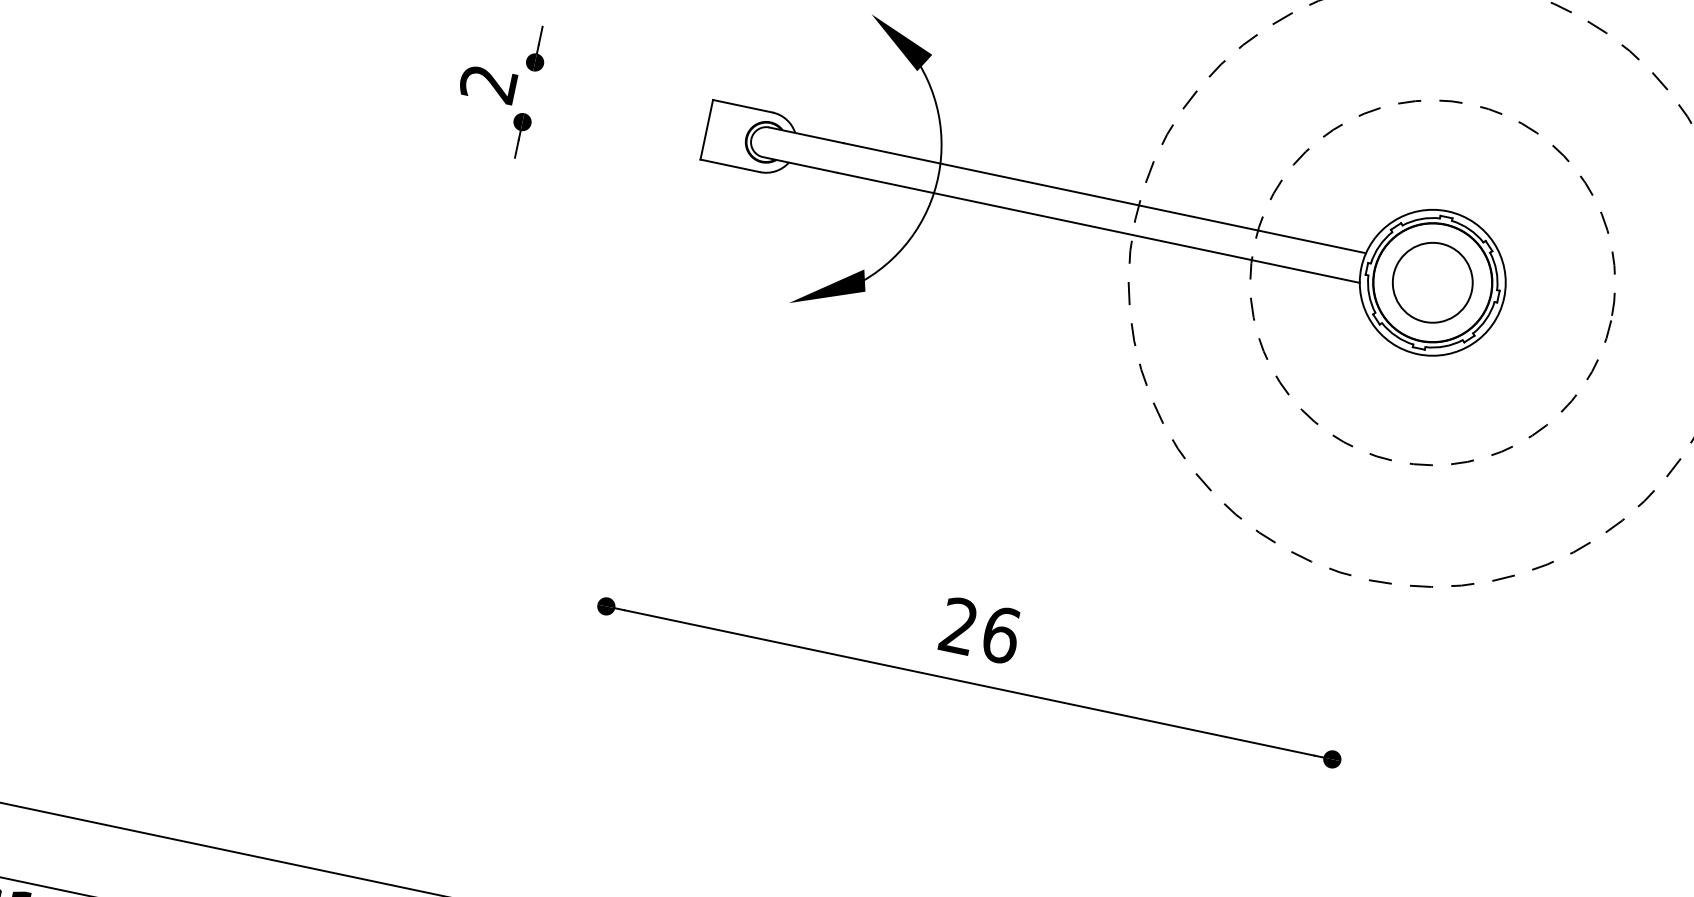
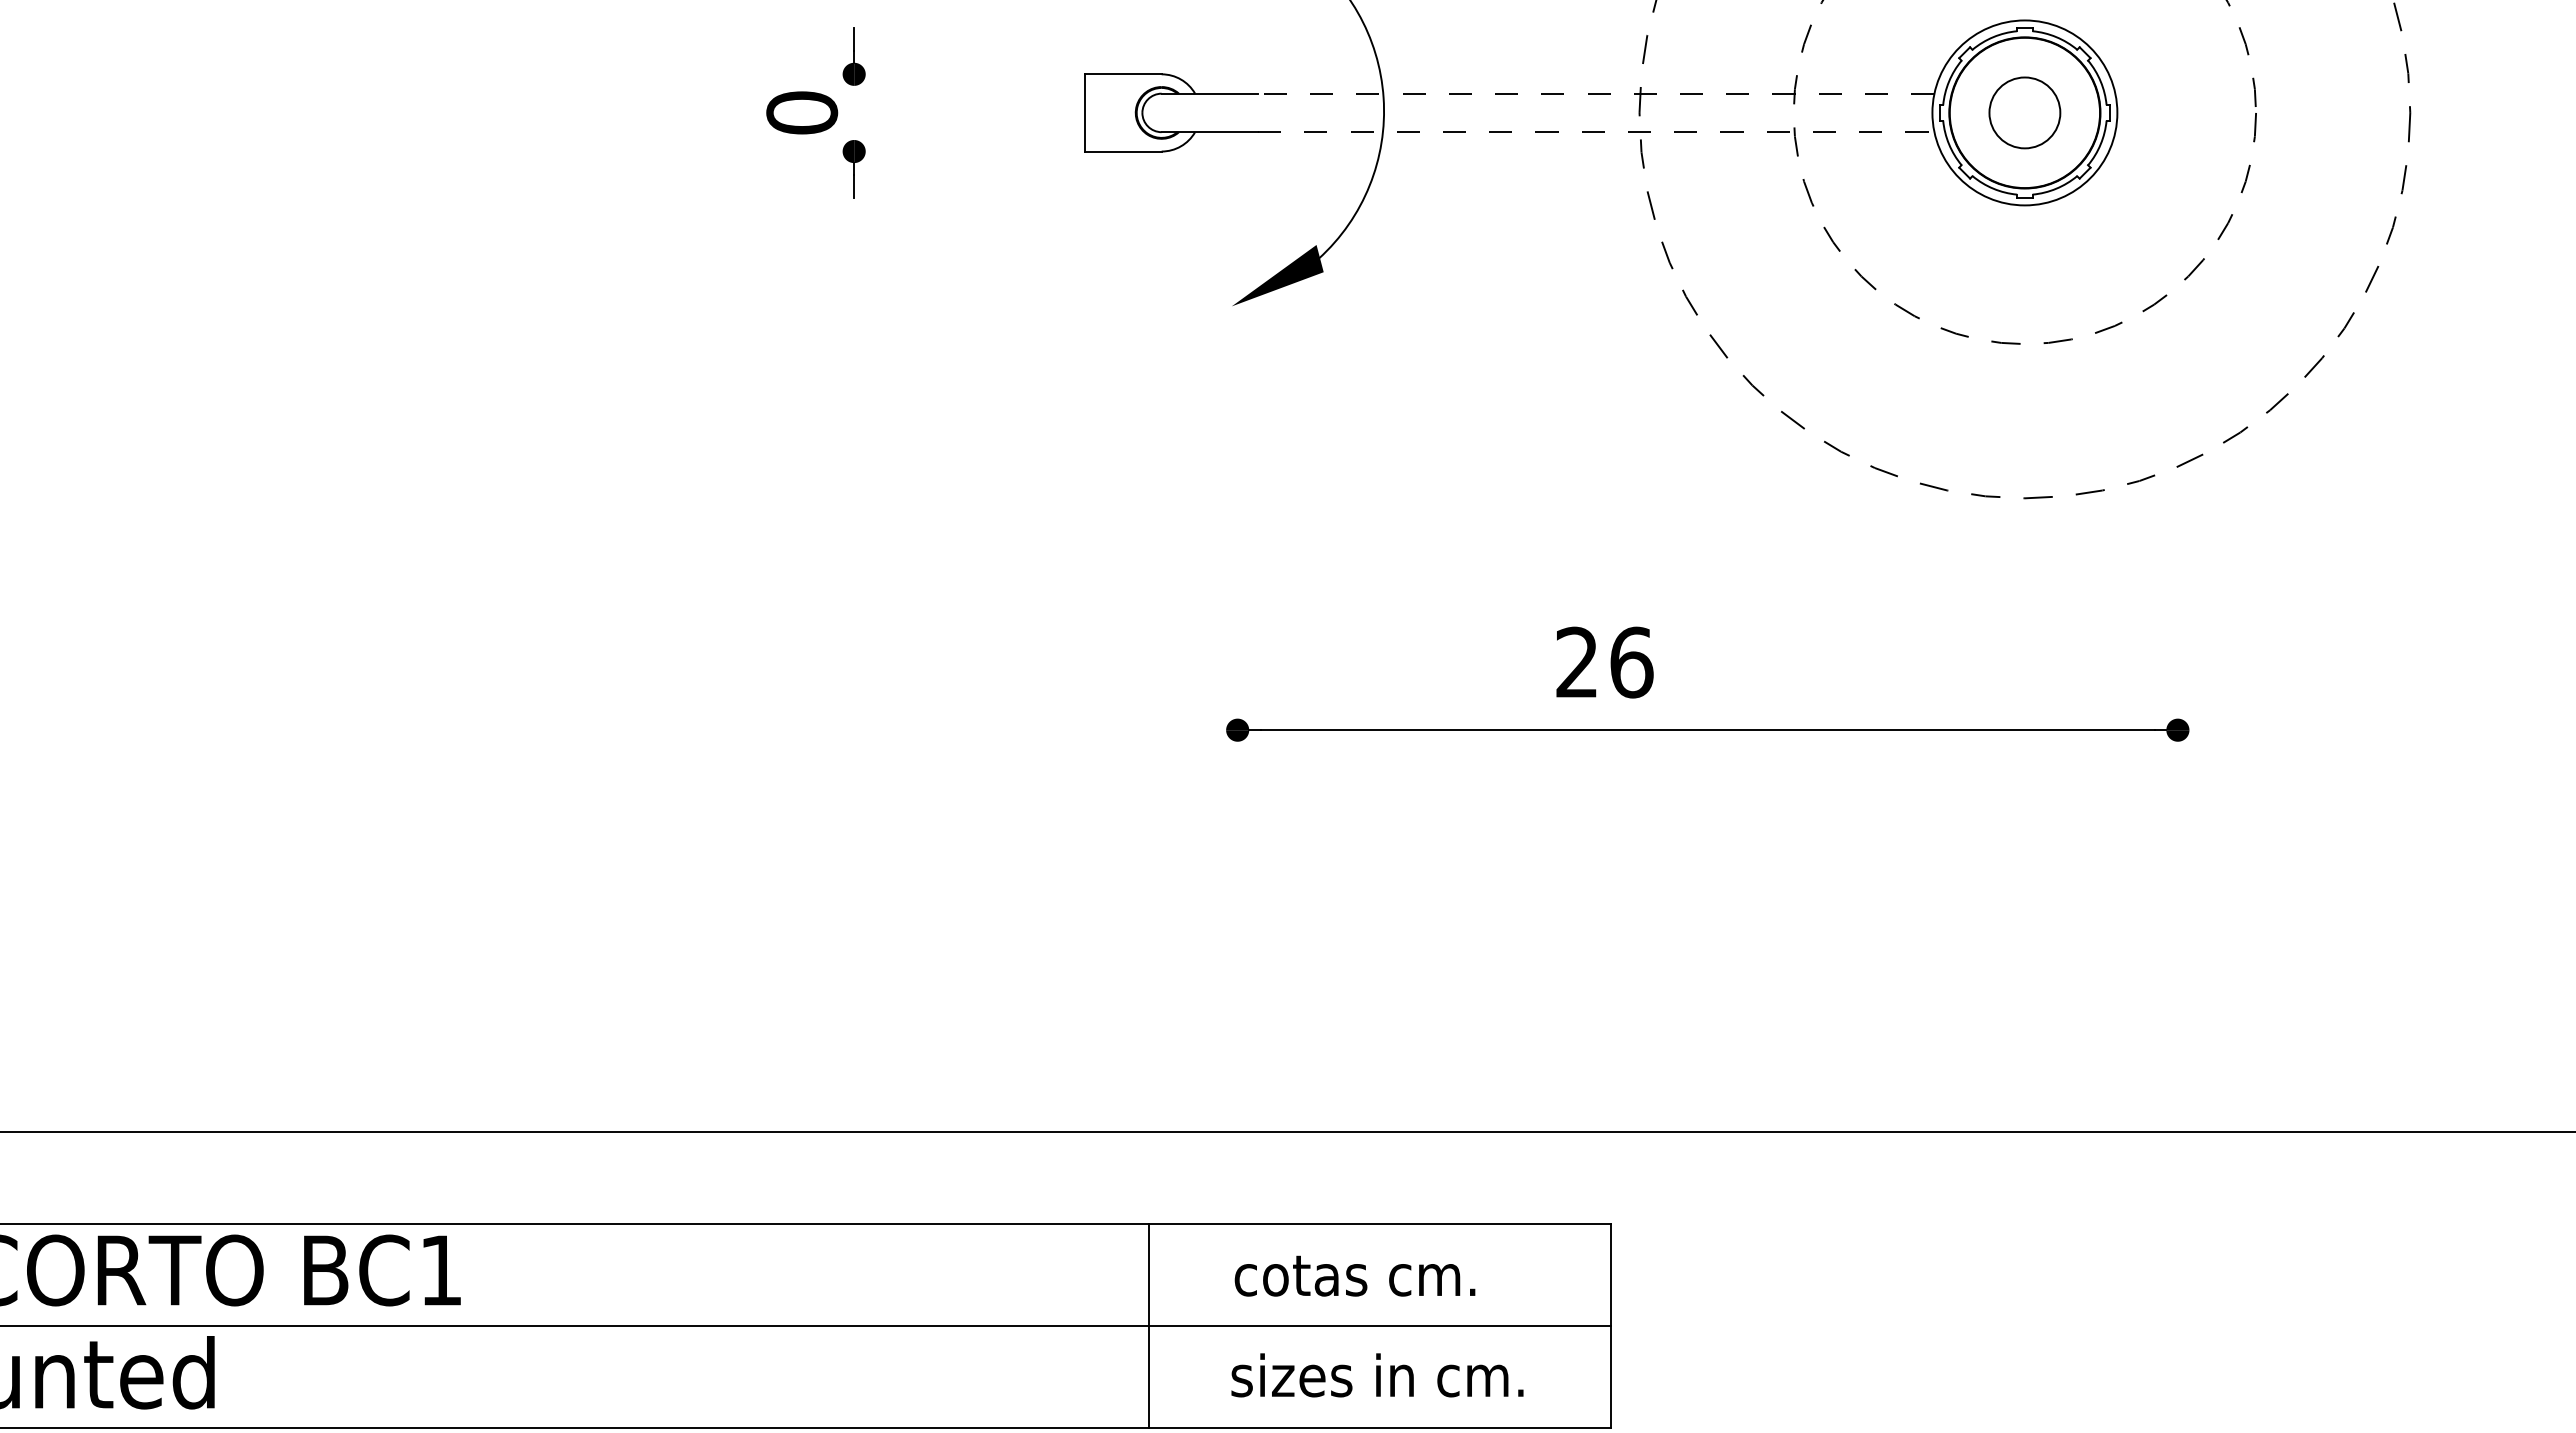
text: (488, 83) -> (802, 112), 2 -> 0
line: (1104, 197) -> (1595, 93), solid -> dashed
line: (1098, 228) -> (1596, 132), solid -> dashed
circle: (1432, 282) -> (2024, 112), size x0.7
text: (980, 630) -> (1604, 662), moved
part: (969, 682) -> (1707, 729), moved

